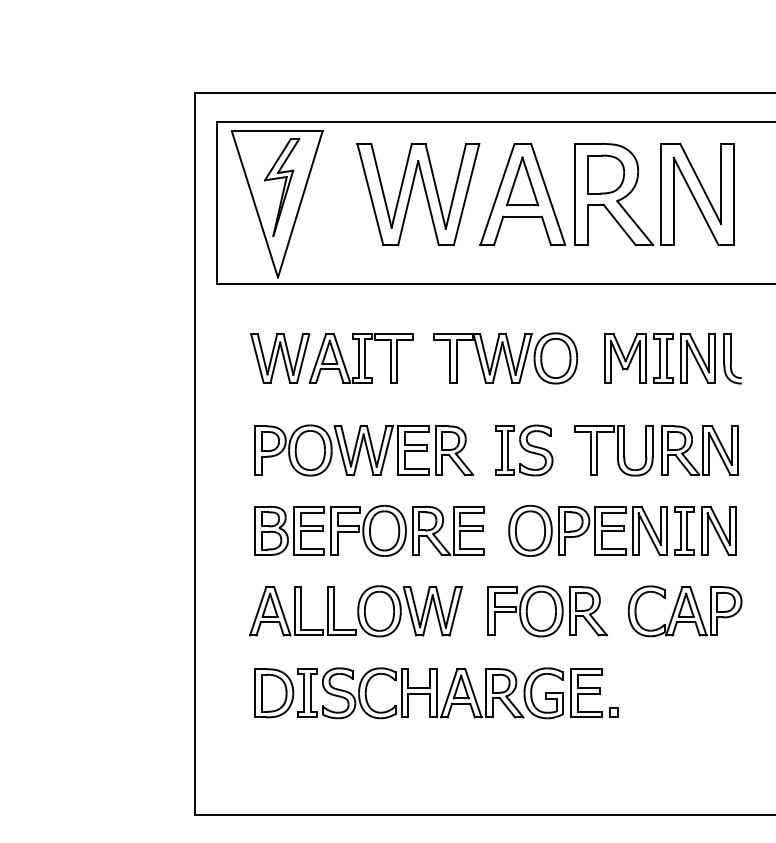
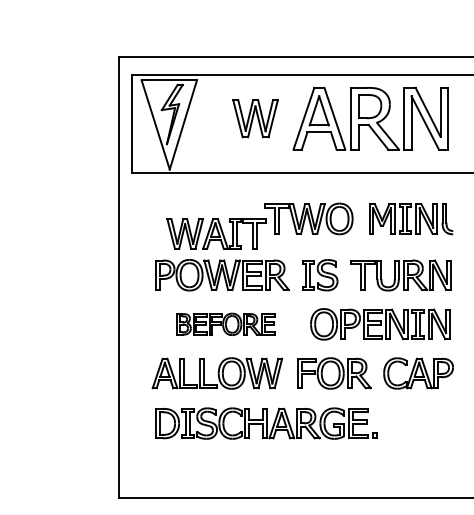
part: (418, 194) -> (255, 118), size x0.6
part: (331, 357) -> (216, 233), moved
part: (369, 531) -> (225, 324), size x0.7

